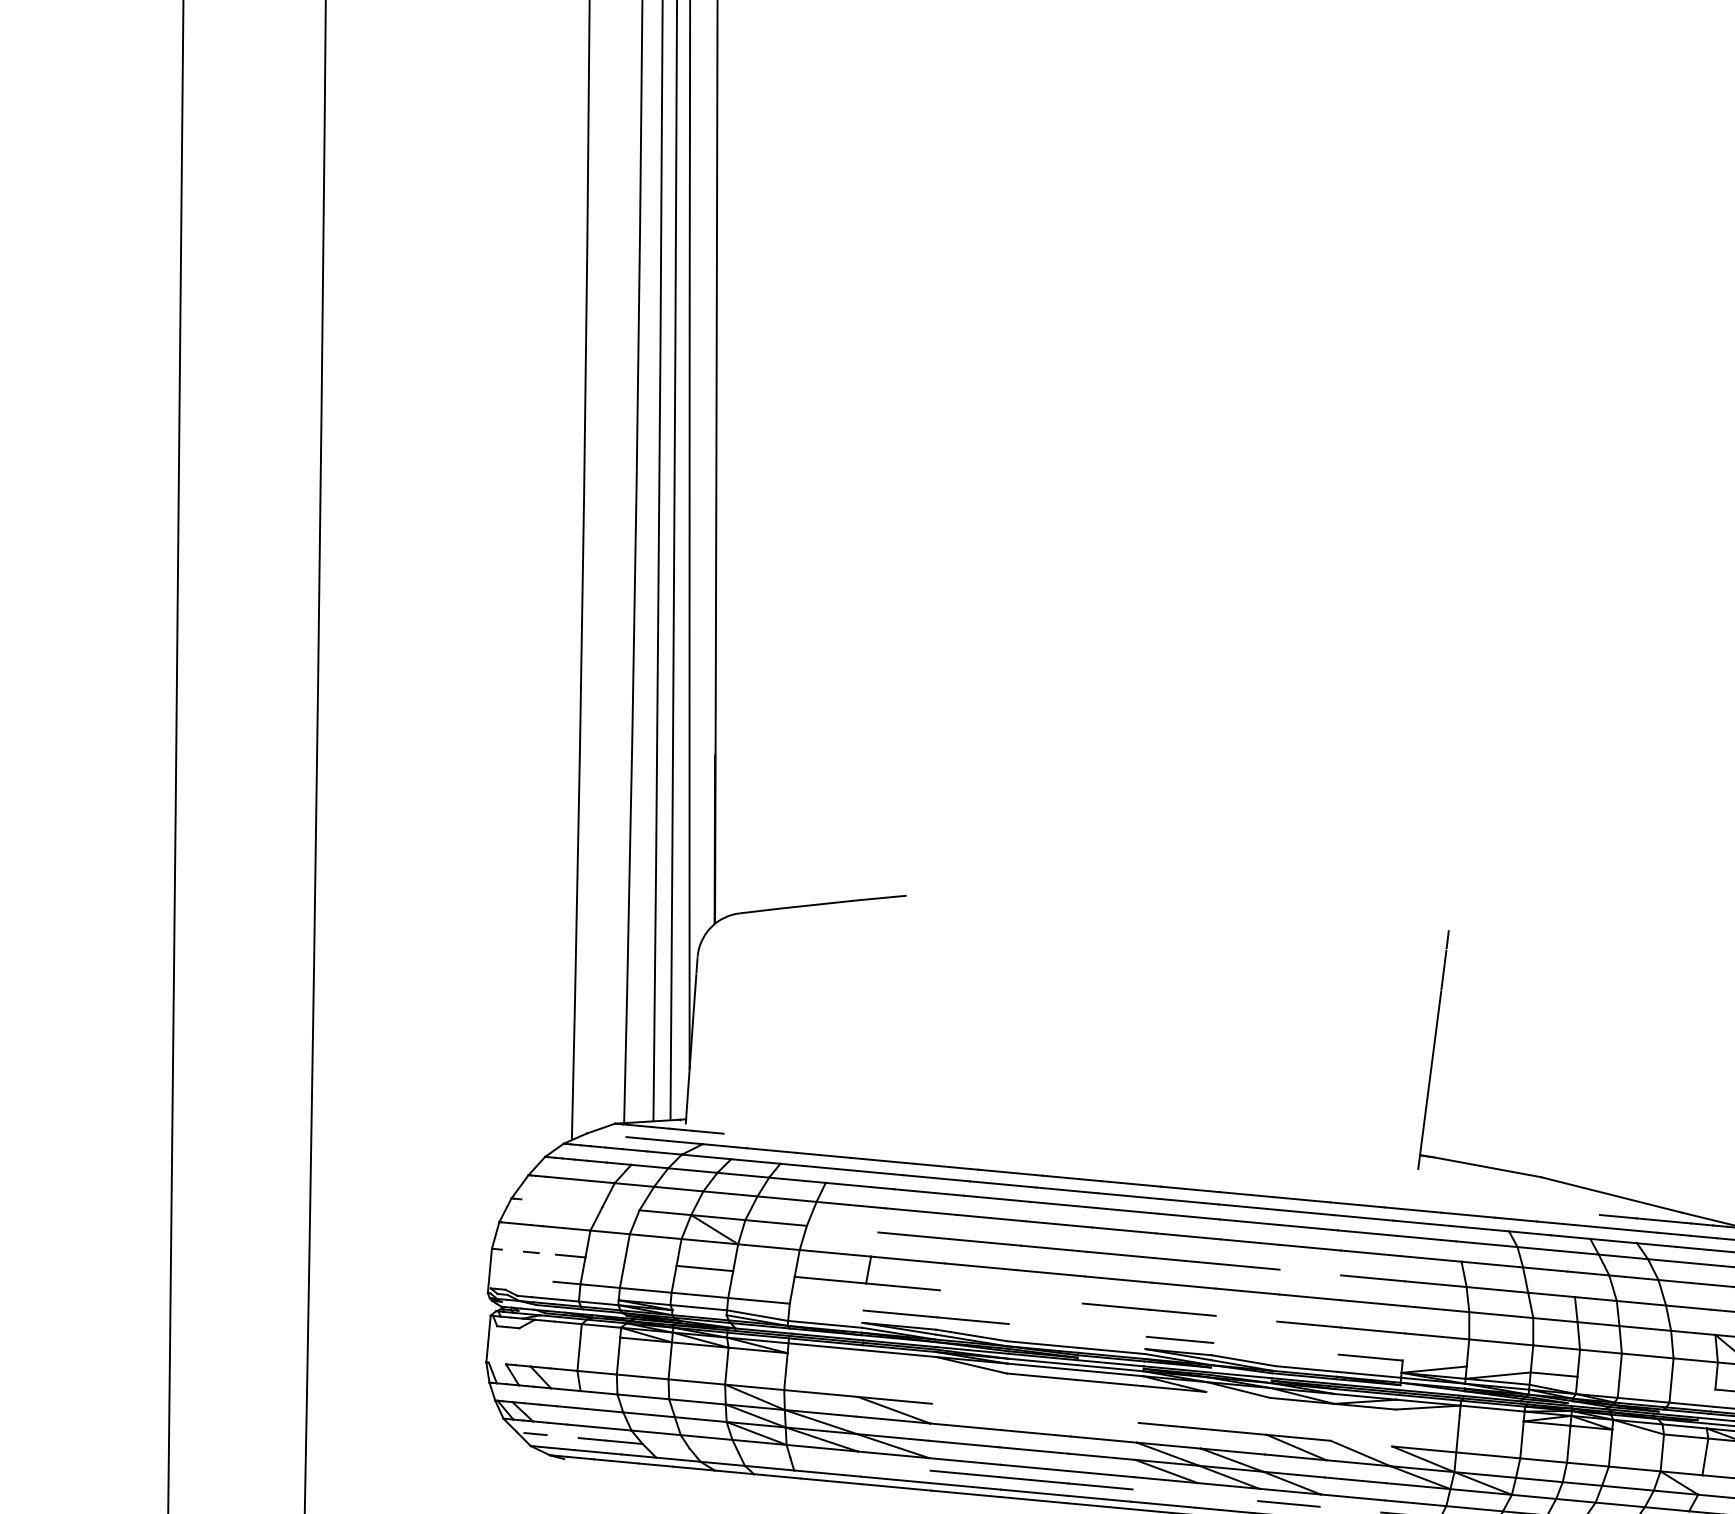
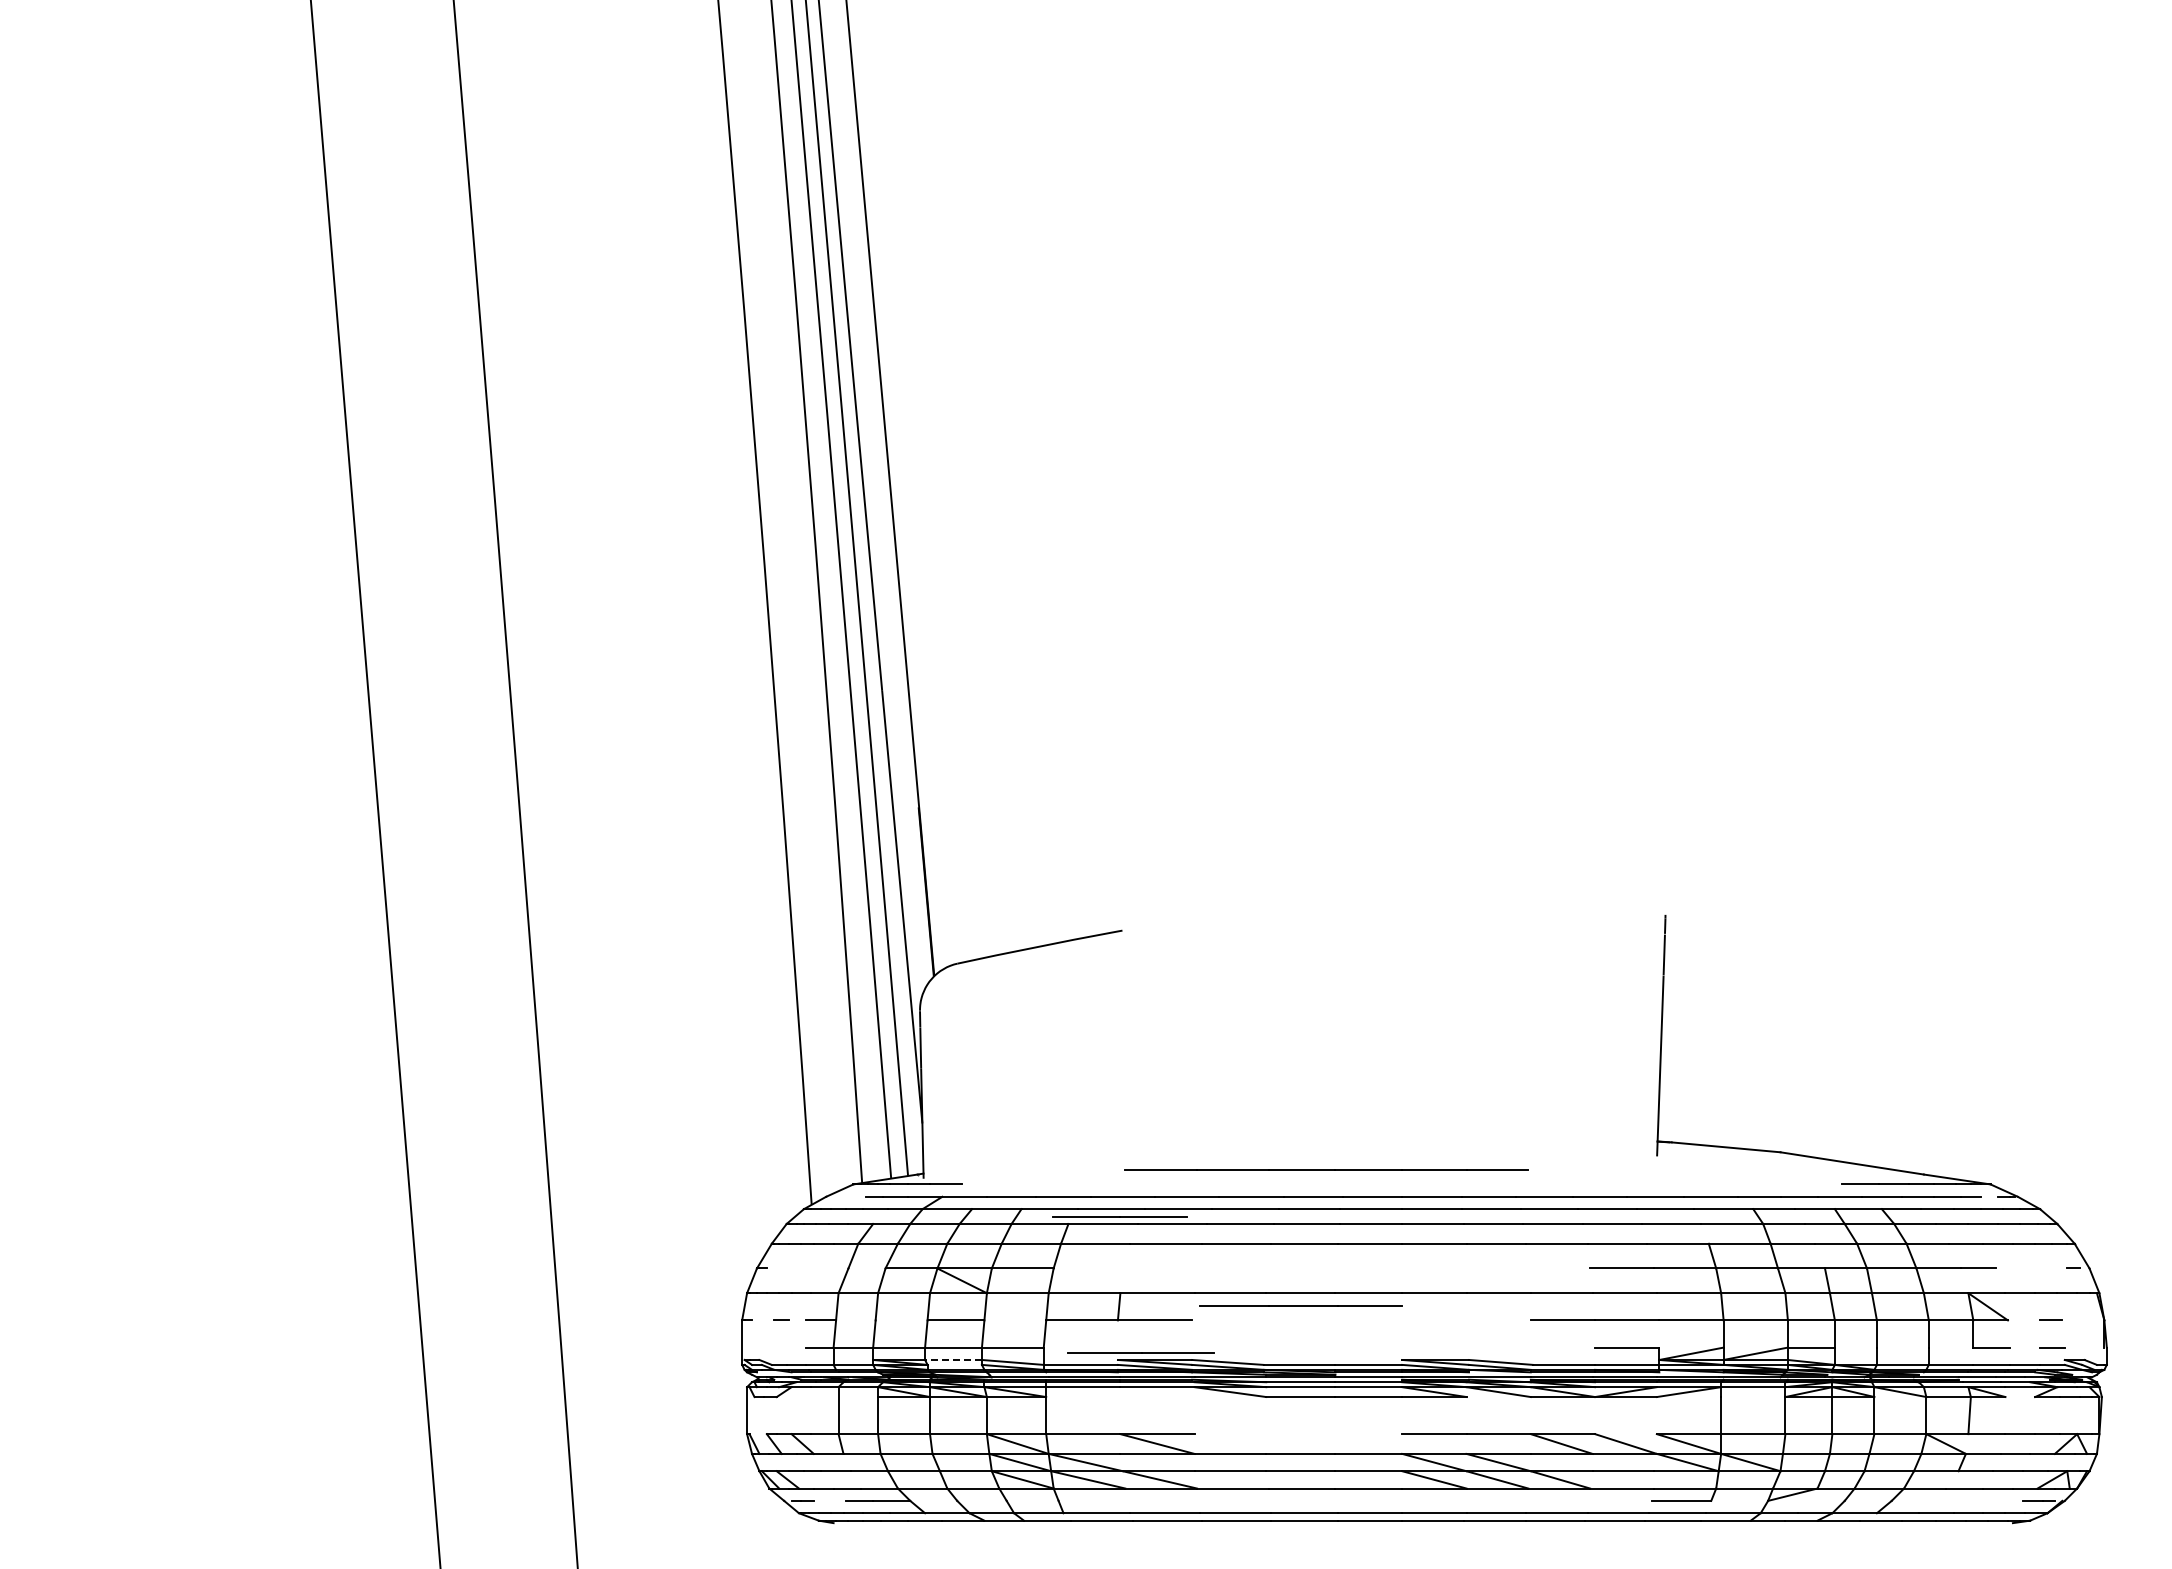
line: (1078, 1250) -> (1326, 1169), moved
line: (698, 1307) -> (953, 1359), solid -> dashed
line: (1148, 1308) -> (1119, 1216), moved
line: (935, 1317) -> (1140, 1352), moved
line: (1179, 1339) -> (1435, 1347), removed
line: (1031, 1479) -> (1300, 1305), moved
line: (1289, 1503) -> (1559, 1500), removed

